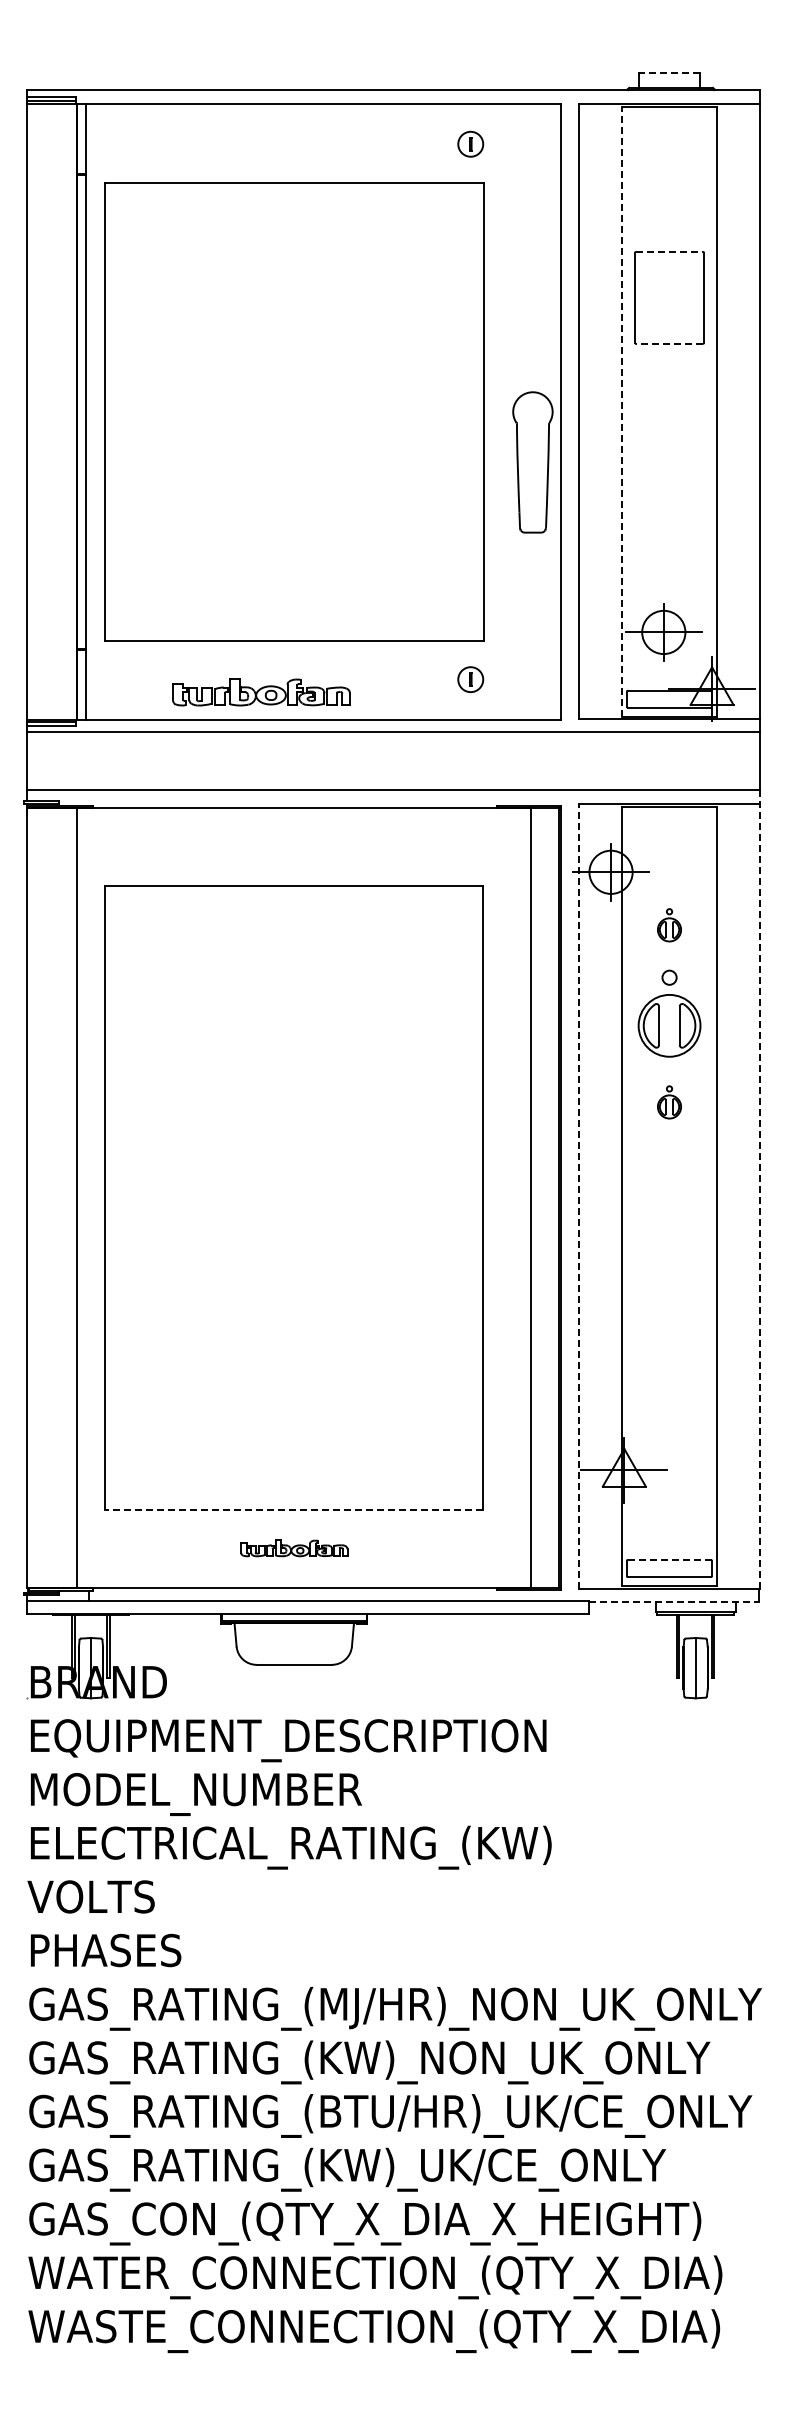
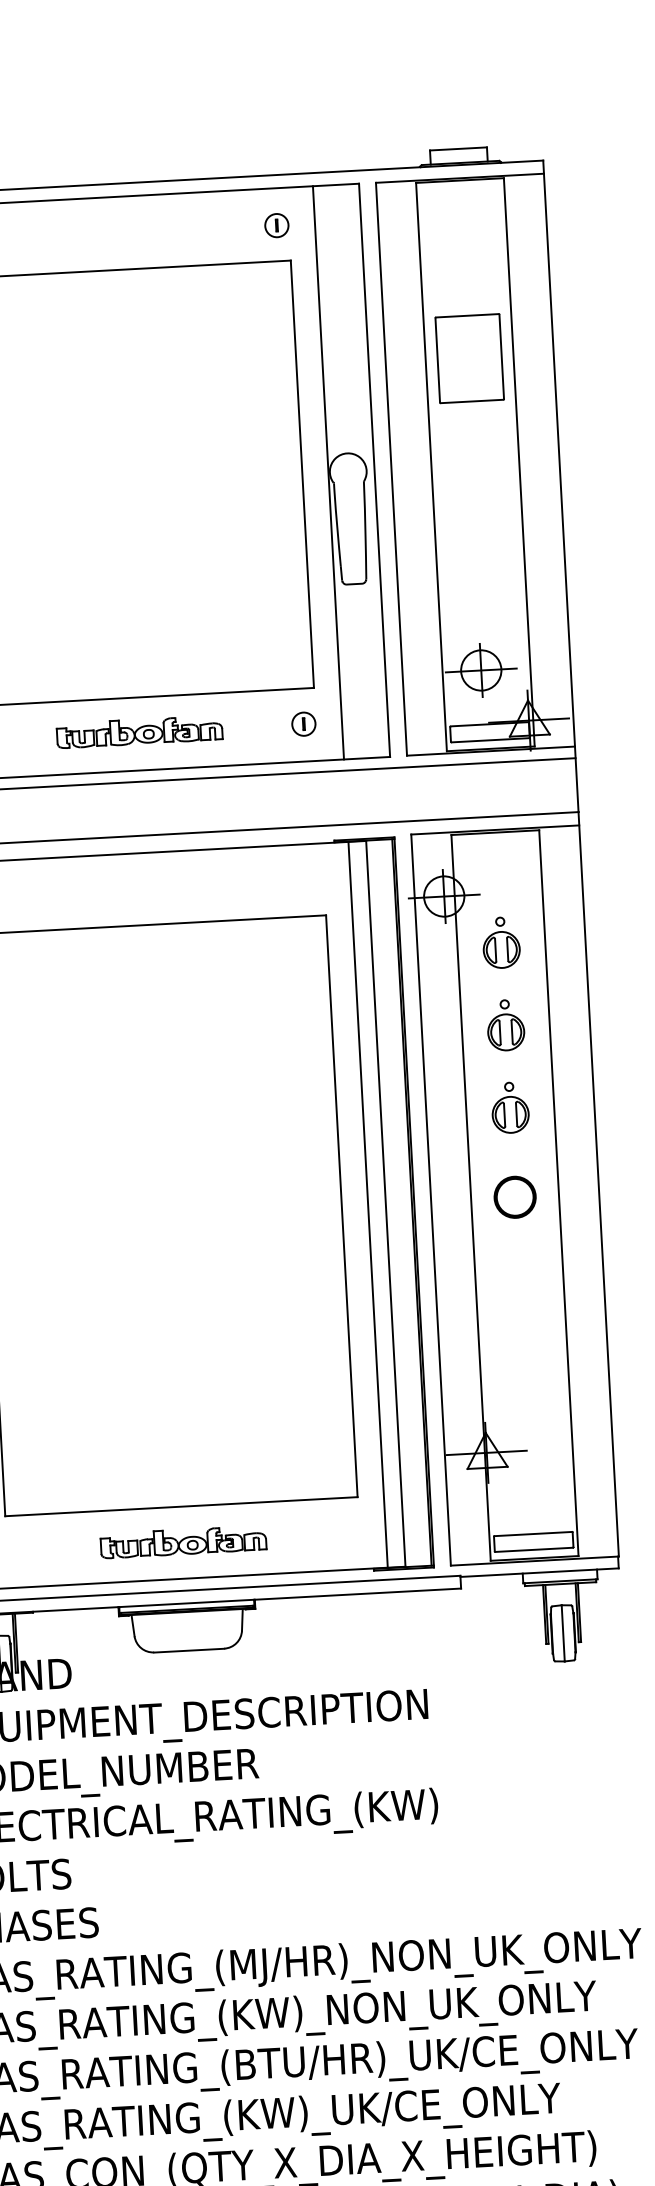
line: (669, 72) -> (458, 148), dashed -> solid
line: (669, 251) -> (467, 315), dashed -> solid
line: (669, 343) -> (472, 401), dashed -> solid
line: (511, 411) -> (328, 472), added
line: (622, 411) -> (431, 466), dashed -> solid
part: (261, 692) -> (139, 732), moved
part: (669, 925) -> (501, 943), size x1.67
part: (669, 1013) -> (505, 1025), size x0.62
part: (669, 1102) -> (510, 1107), size x1.67
line: (759, 1189) -> (598, 1184), dashed -> solid
line: (579, 1196) -> (431, 1200), dashed -> solid
line: (511, 1197) -> (367, 1204), added
part: (669, 1198) -> (515, 1197), added
line: (293, 1510) -> (180, 1506), dashed -> solid
part: (294, 1548) -> (183, 1542), size x1.67
line: (669, 1560) -> (533, 1534), dashed -> solid
line: (673, 1601) -> (539, 1572), dashed -> solid

